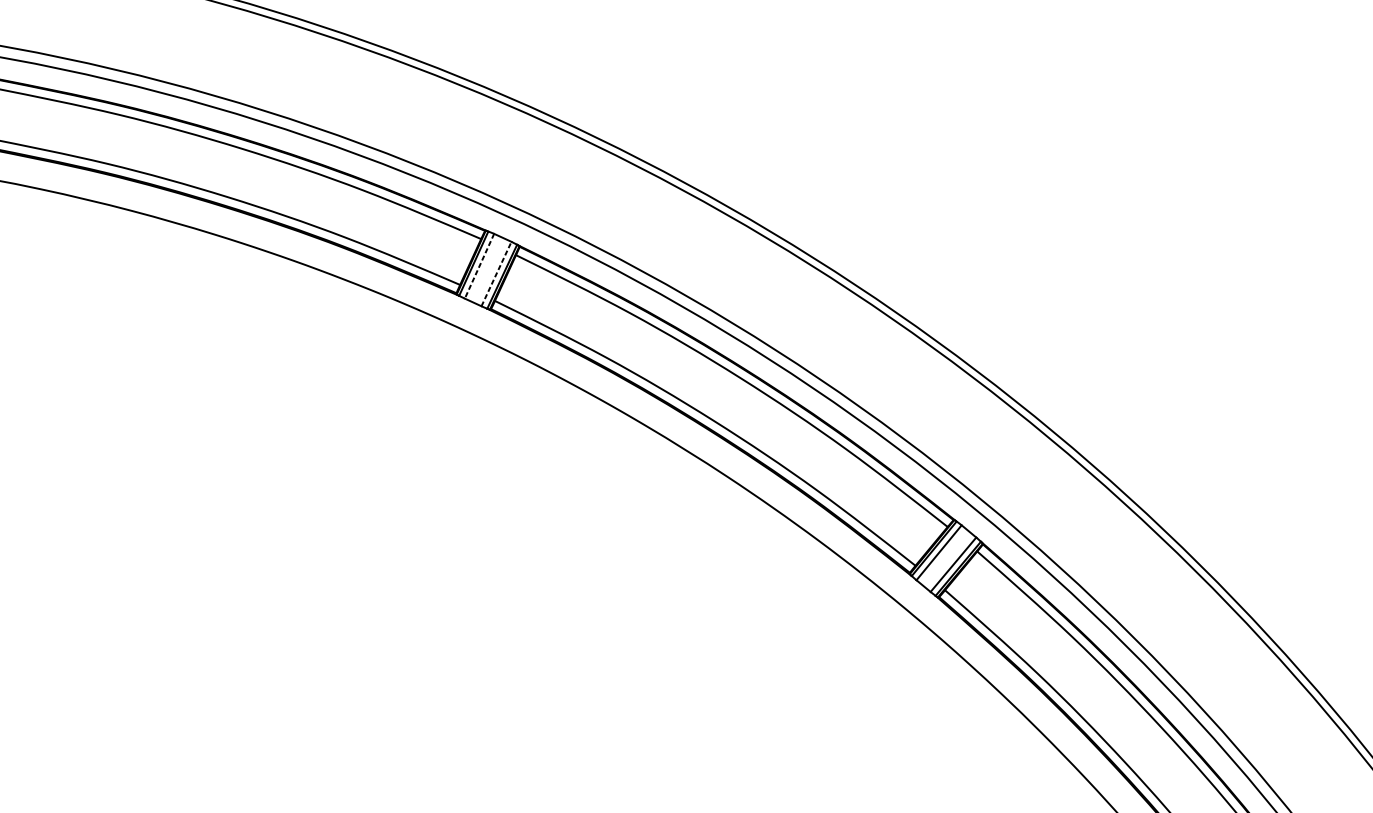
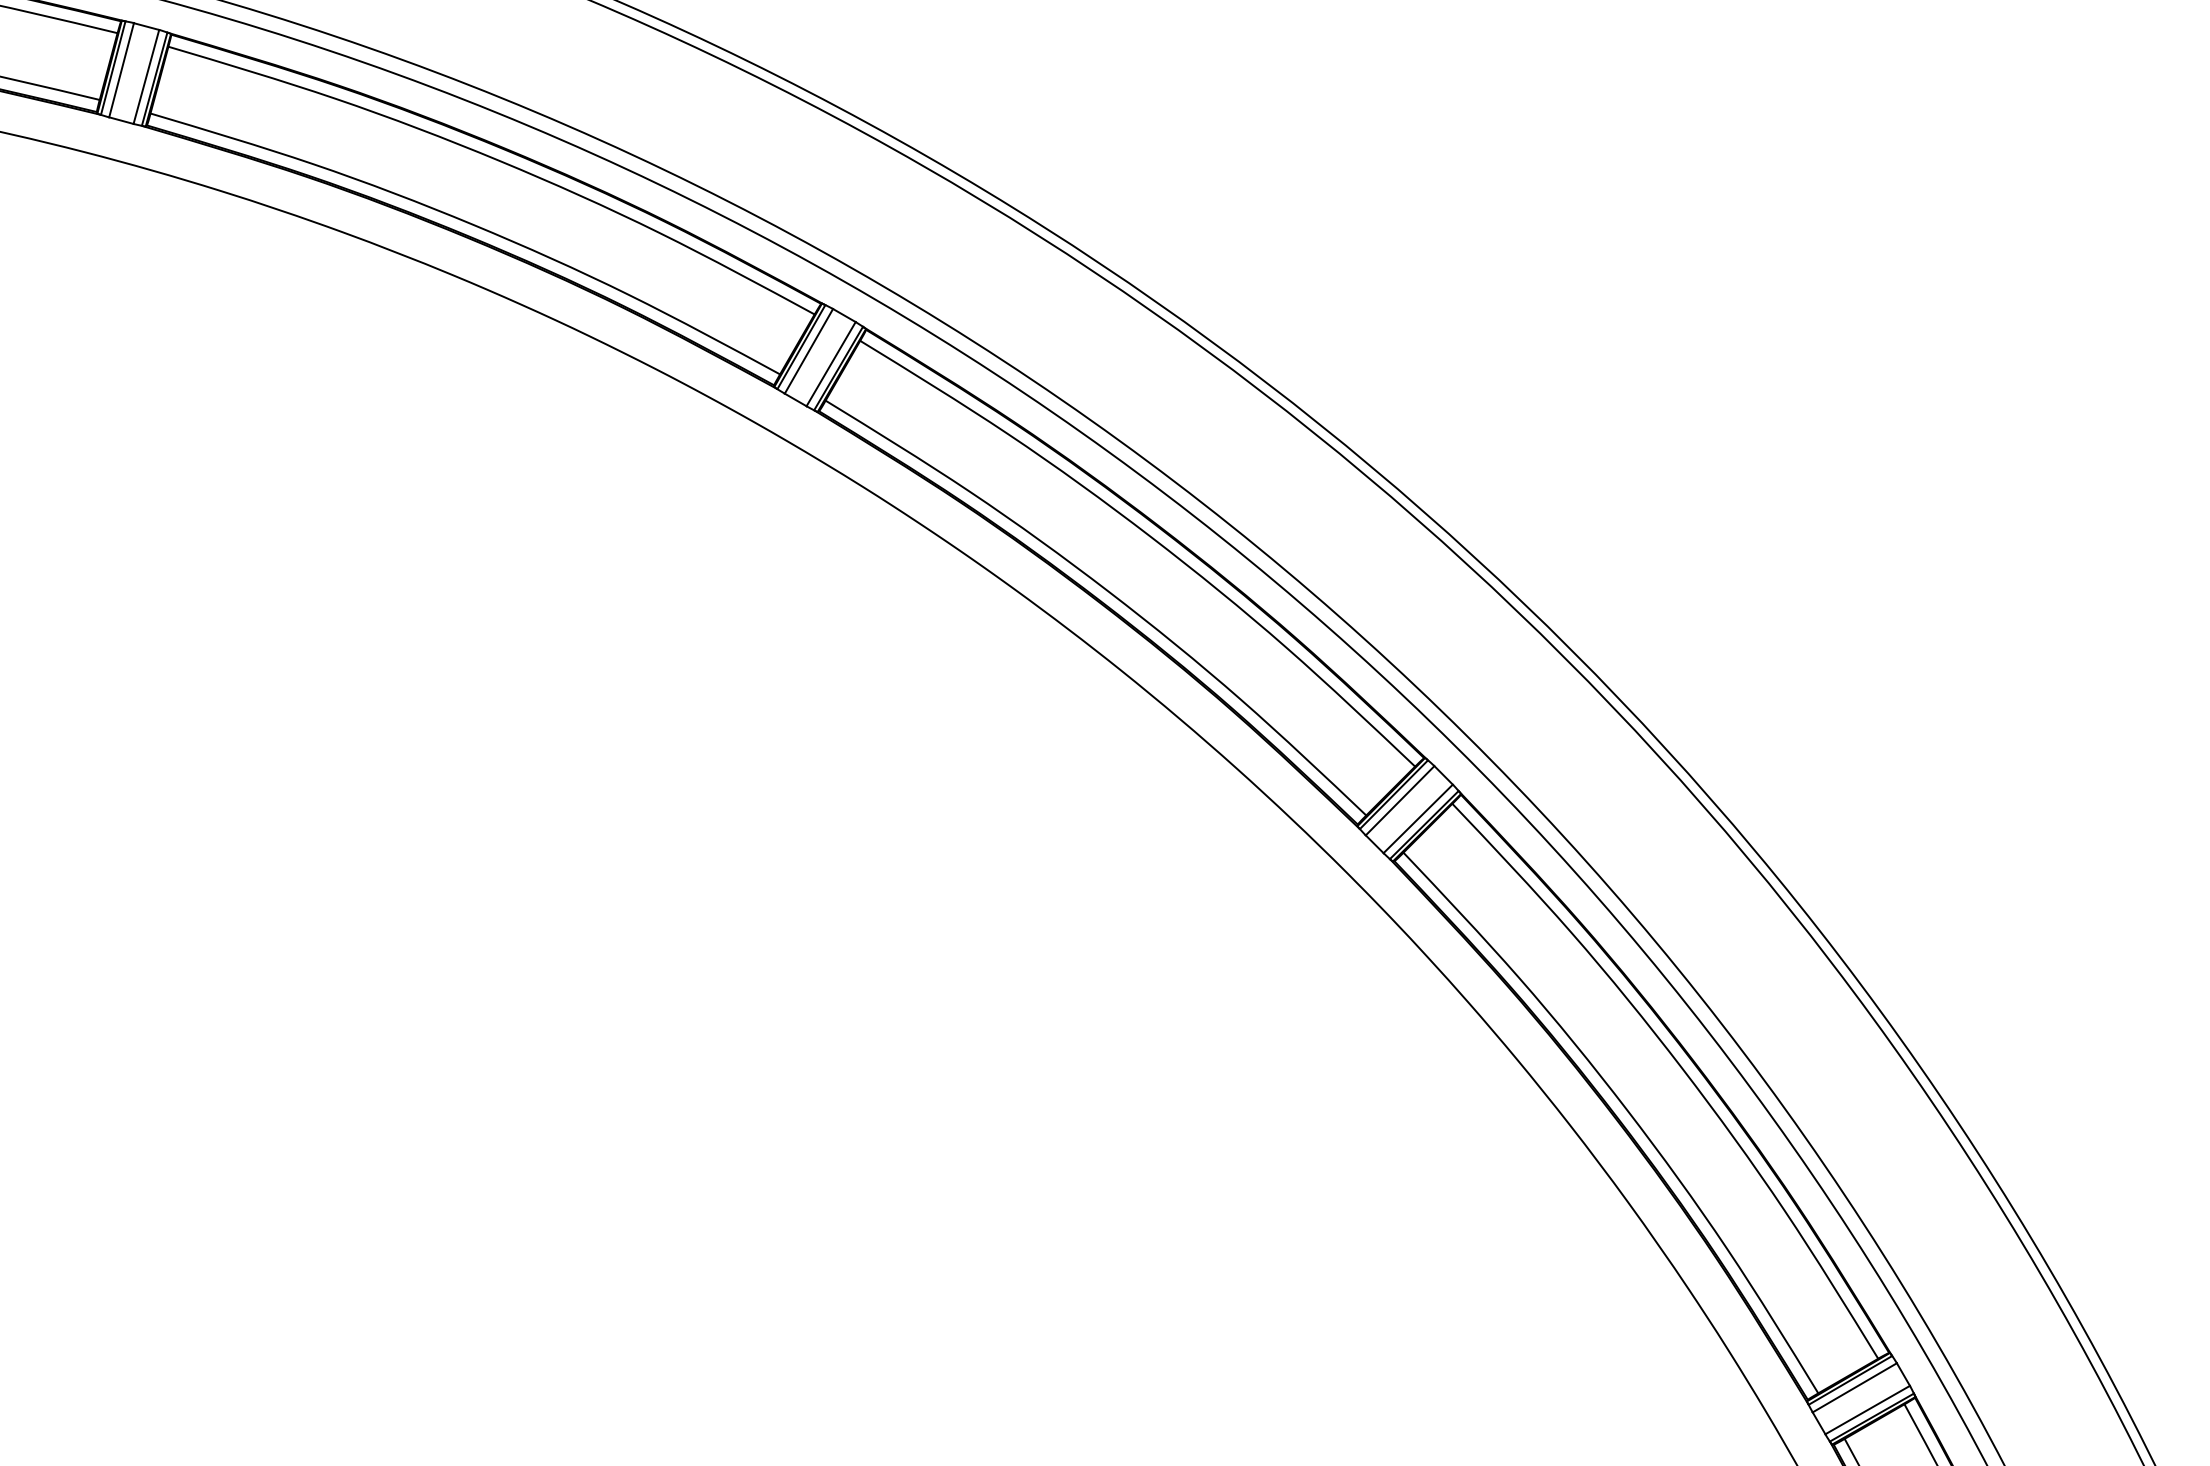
line: (479, 266) -> (808, 351), dashed -> solid
line: (496, 274) -> (831, 364), dashed -> solid

